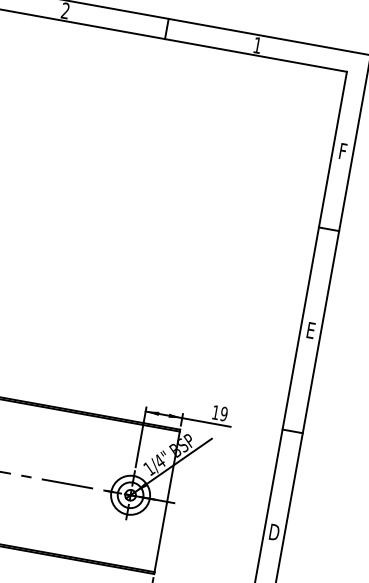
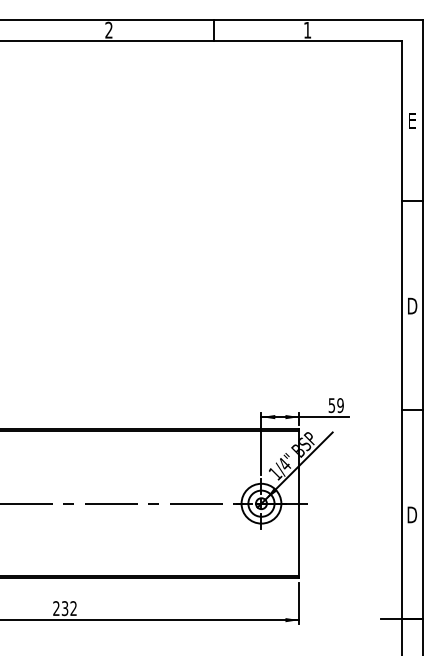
text: (343, 151) -> (412, 121), F -> E
text: (311, 329) -> (412, 305), E -> D
text: (215, 412) -> (331, 405), 19 -> 59

